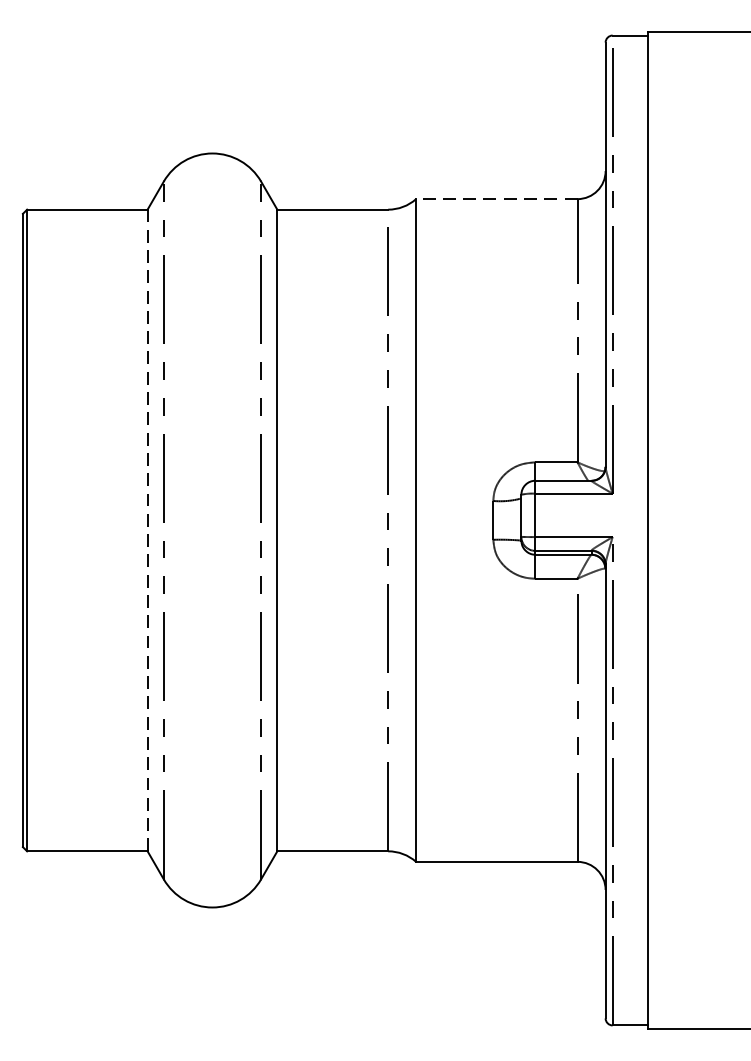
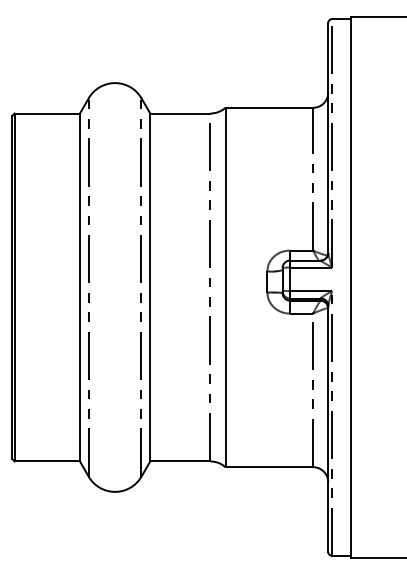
line: (497, 198) -> (269, 107), dashed -> solid
line: (146, 530) -> (79, 287), dashed -> solid

